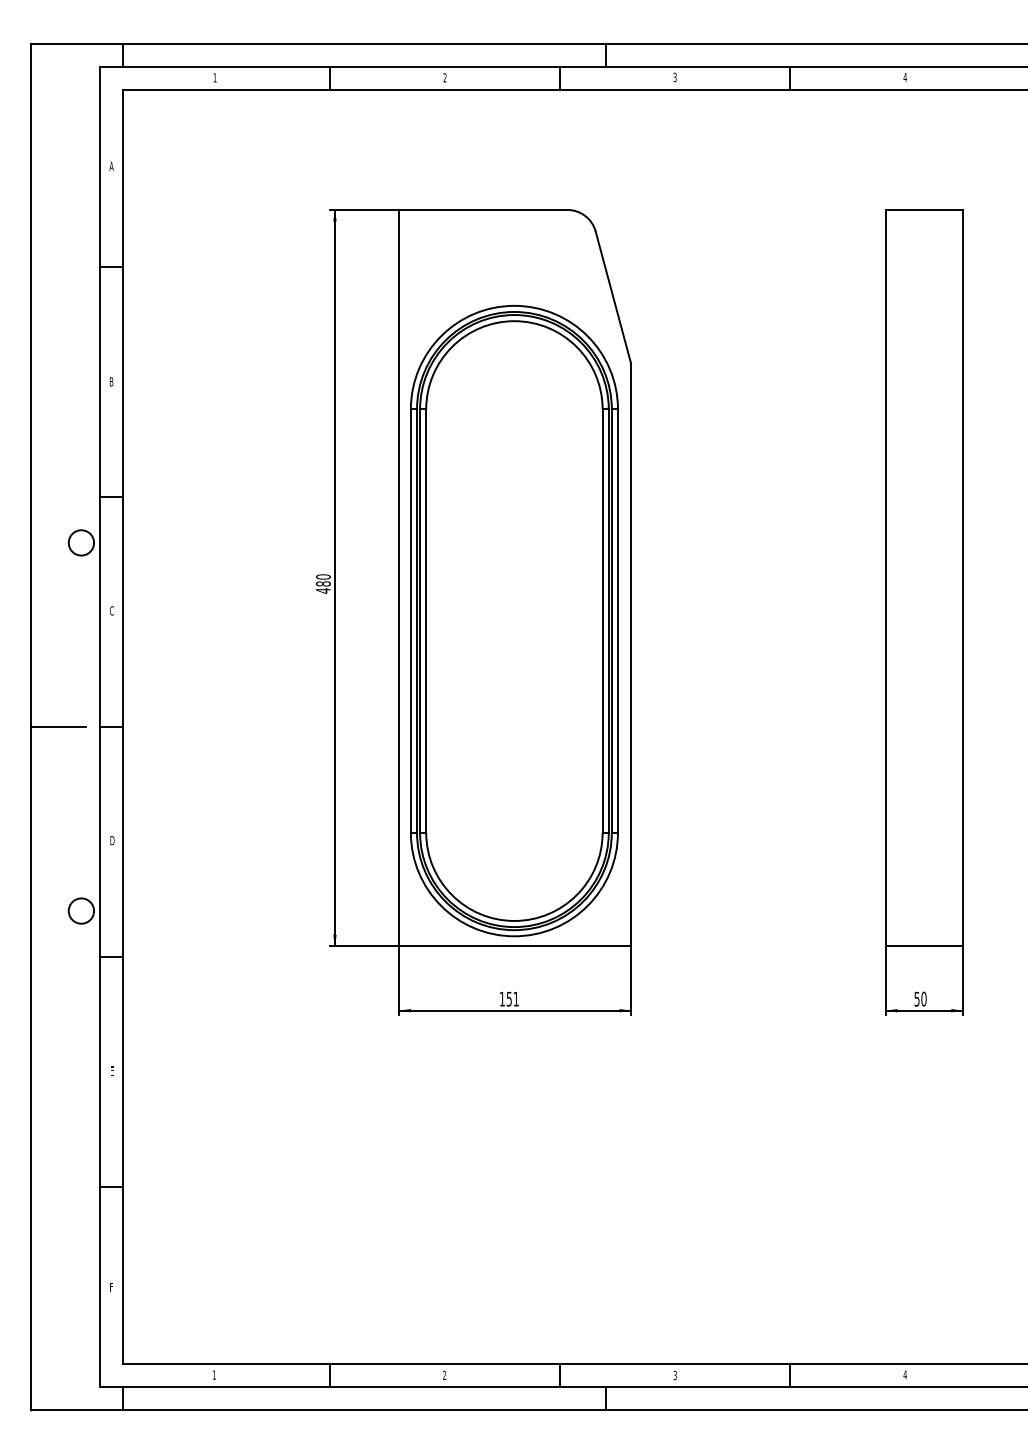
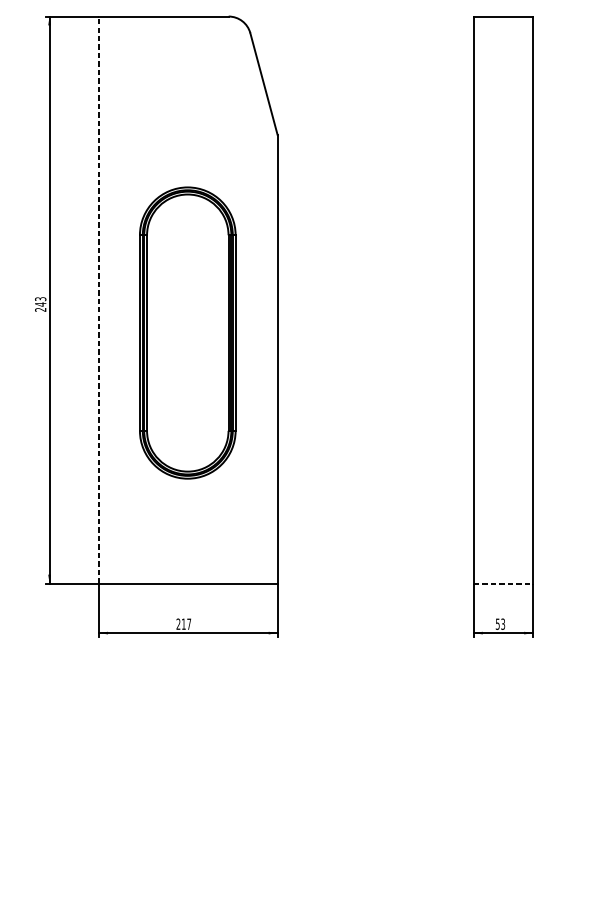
line: (399, 577) -> (99, 299), solid -> dashed
text: (322, 583) -> (39, 304), 480 -> 243
part: (514, 620) -> (187, 332), size x0.6
line: (924, 946) -> (503, 583), solid -> dashed
text: (508, 998) -> (183, 623), 151 -> 217
text: (923, 998) -> (502, 623), 50 -> 53

